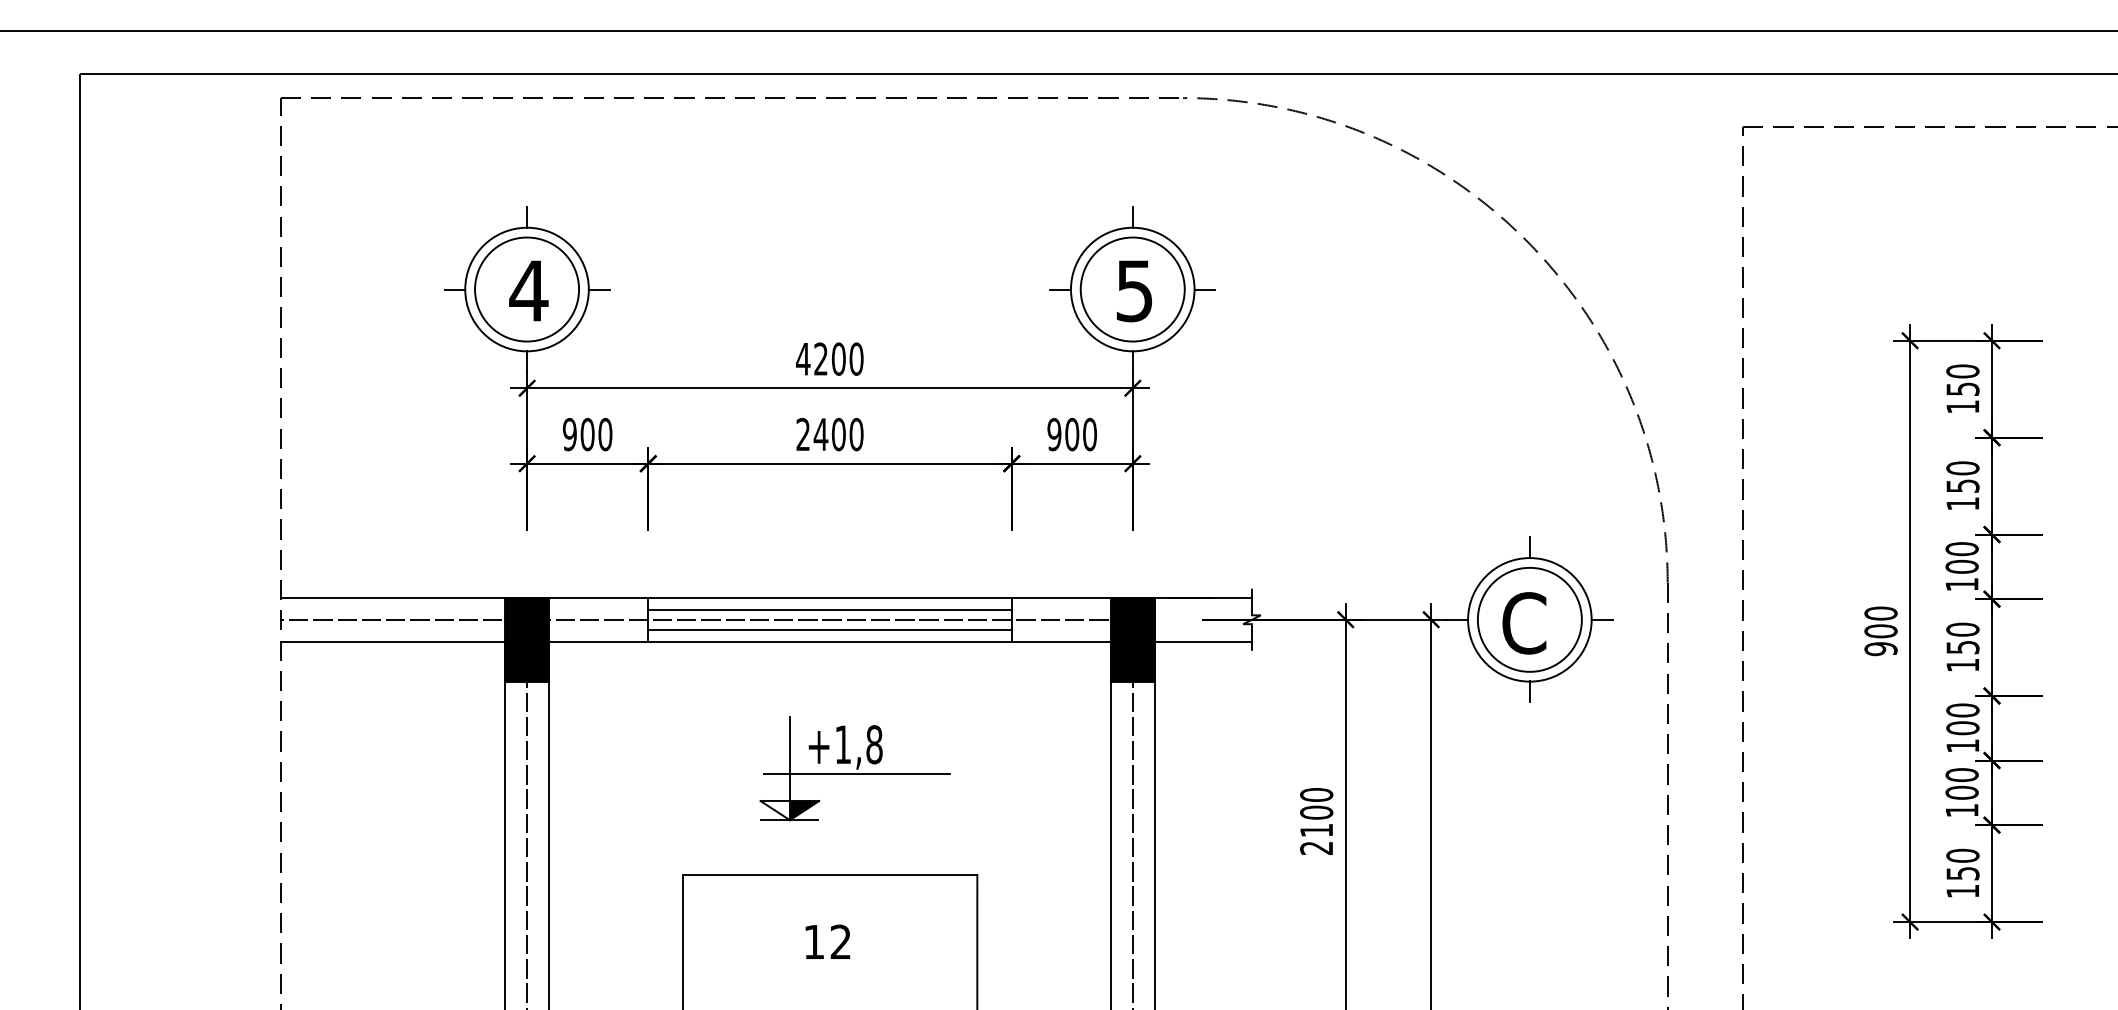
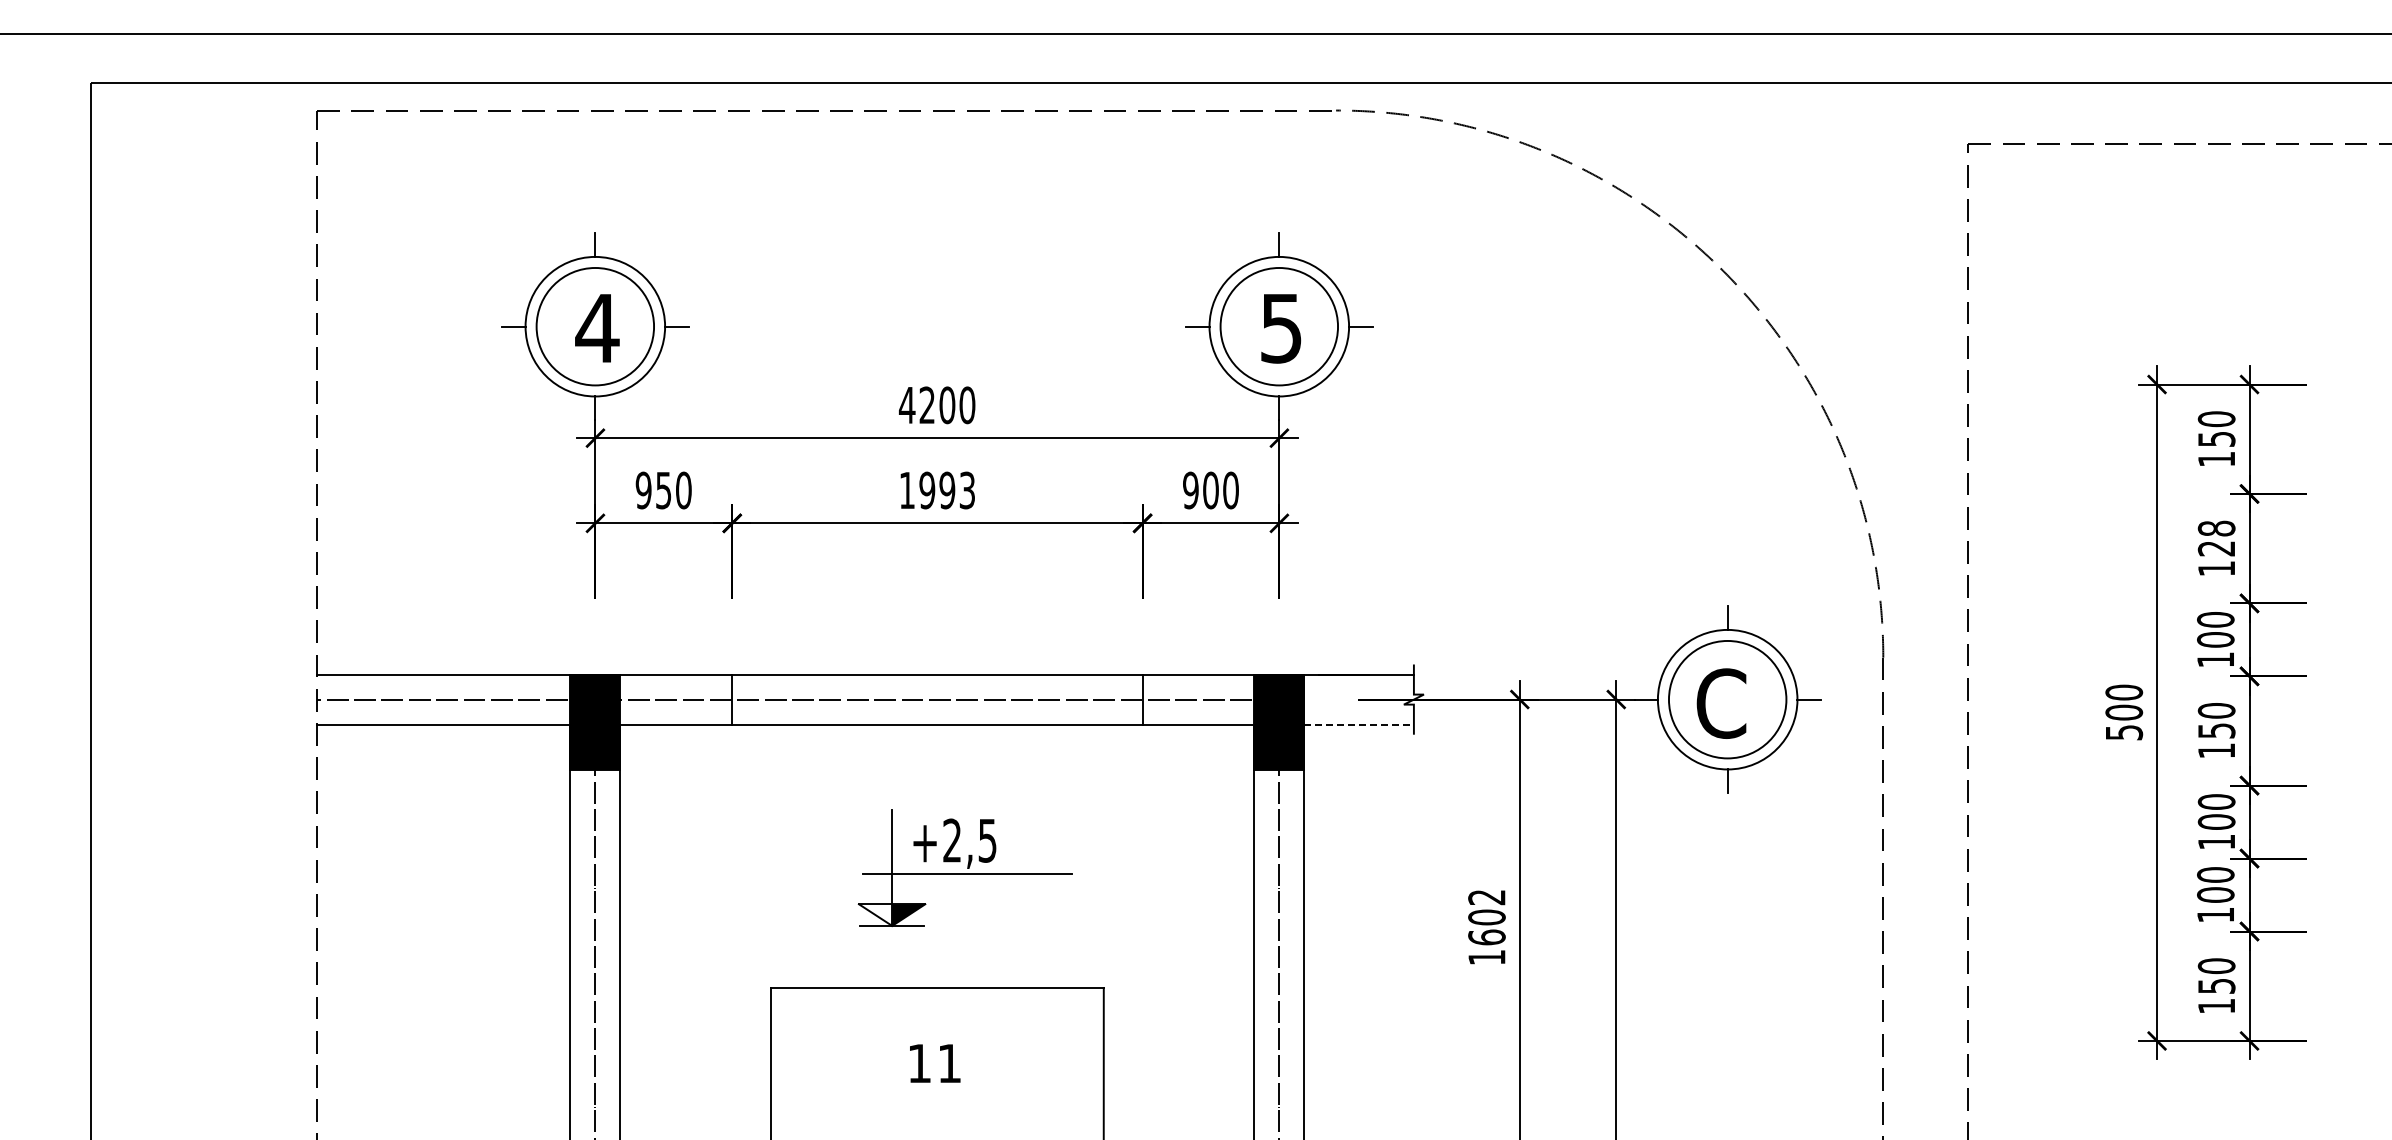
text: (587, 434) -> (663, 490), 900 -> 950
text: (830, 434) -> (937, 490), 2400 -> 1993
text: (1962, 477) -> (2216, 538), 150 -> 128
line: (830, 609) -> (937, 688), removed
line: (830, 629) -> (937, 710), removed
line: (1203, 641) -> (1359, 724), solid -> dashed
text: (1880, 648) -> (2123, 732), 900 -> 500
text: (858, 744) -> (969, 840), +1,8 -> +2,5
text: (1316, 821) -> (1486, 927), 2100 -> 1602
text: (840, 941) -> (949, 1062), 12 -> 11

